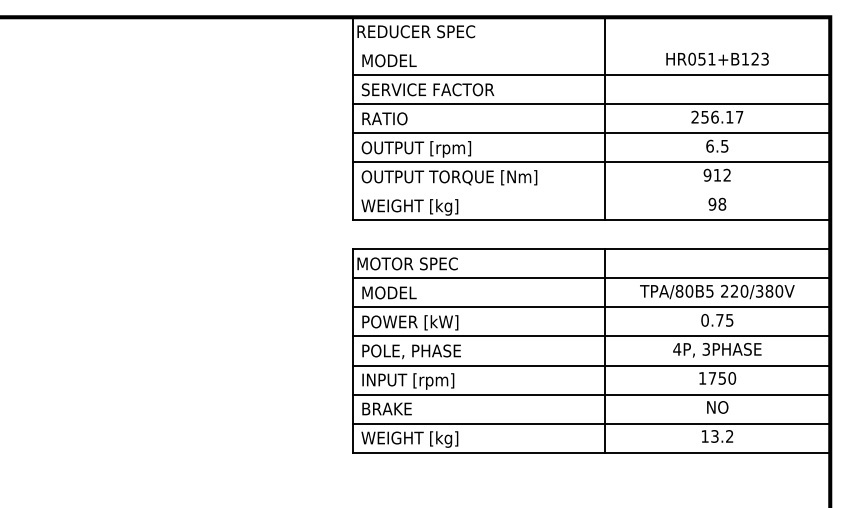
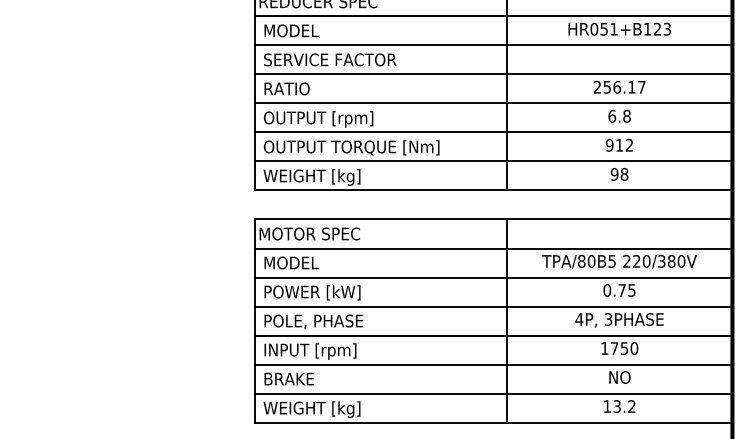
line: (591, 46) -> (493, 16), added
text: (724, 145) -> (626, 115), 6.5 -> 6.8
line: (591, 191) -> (493, 161), added

